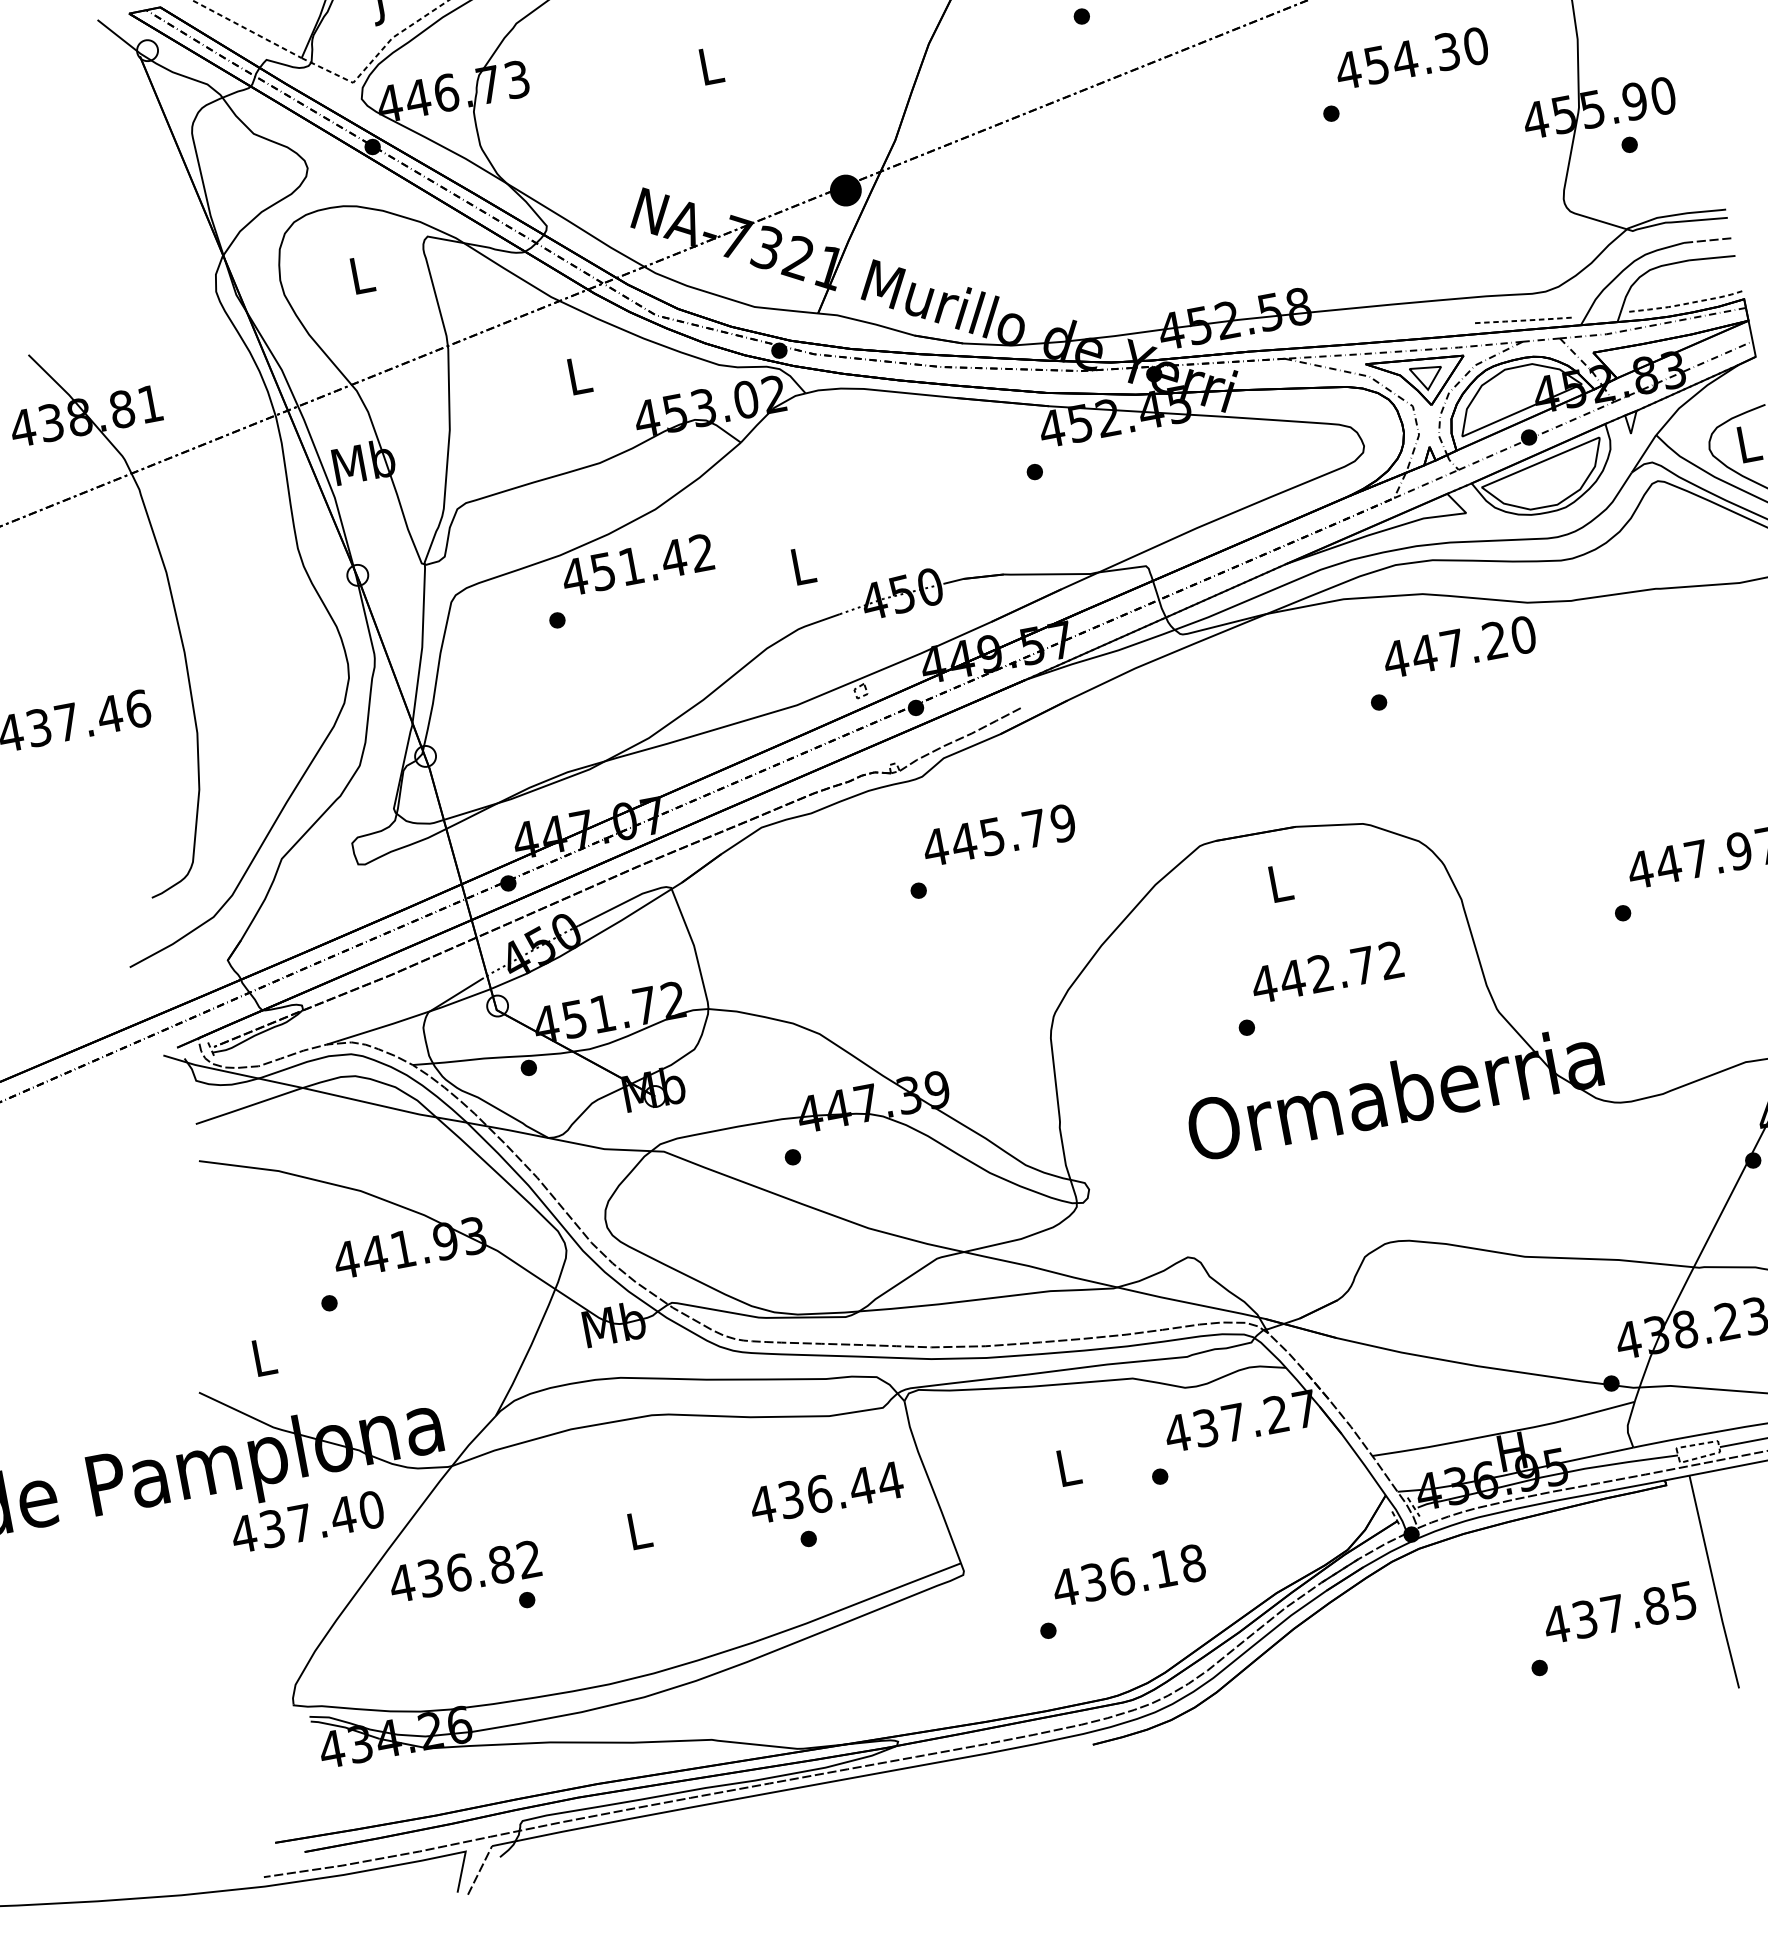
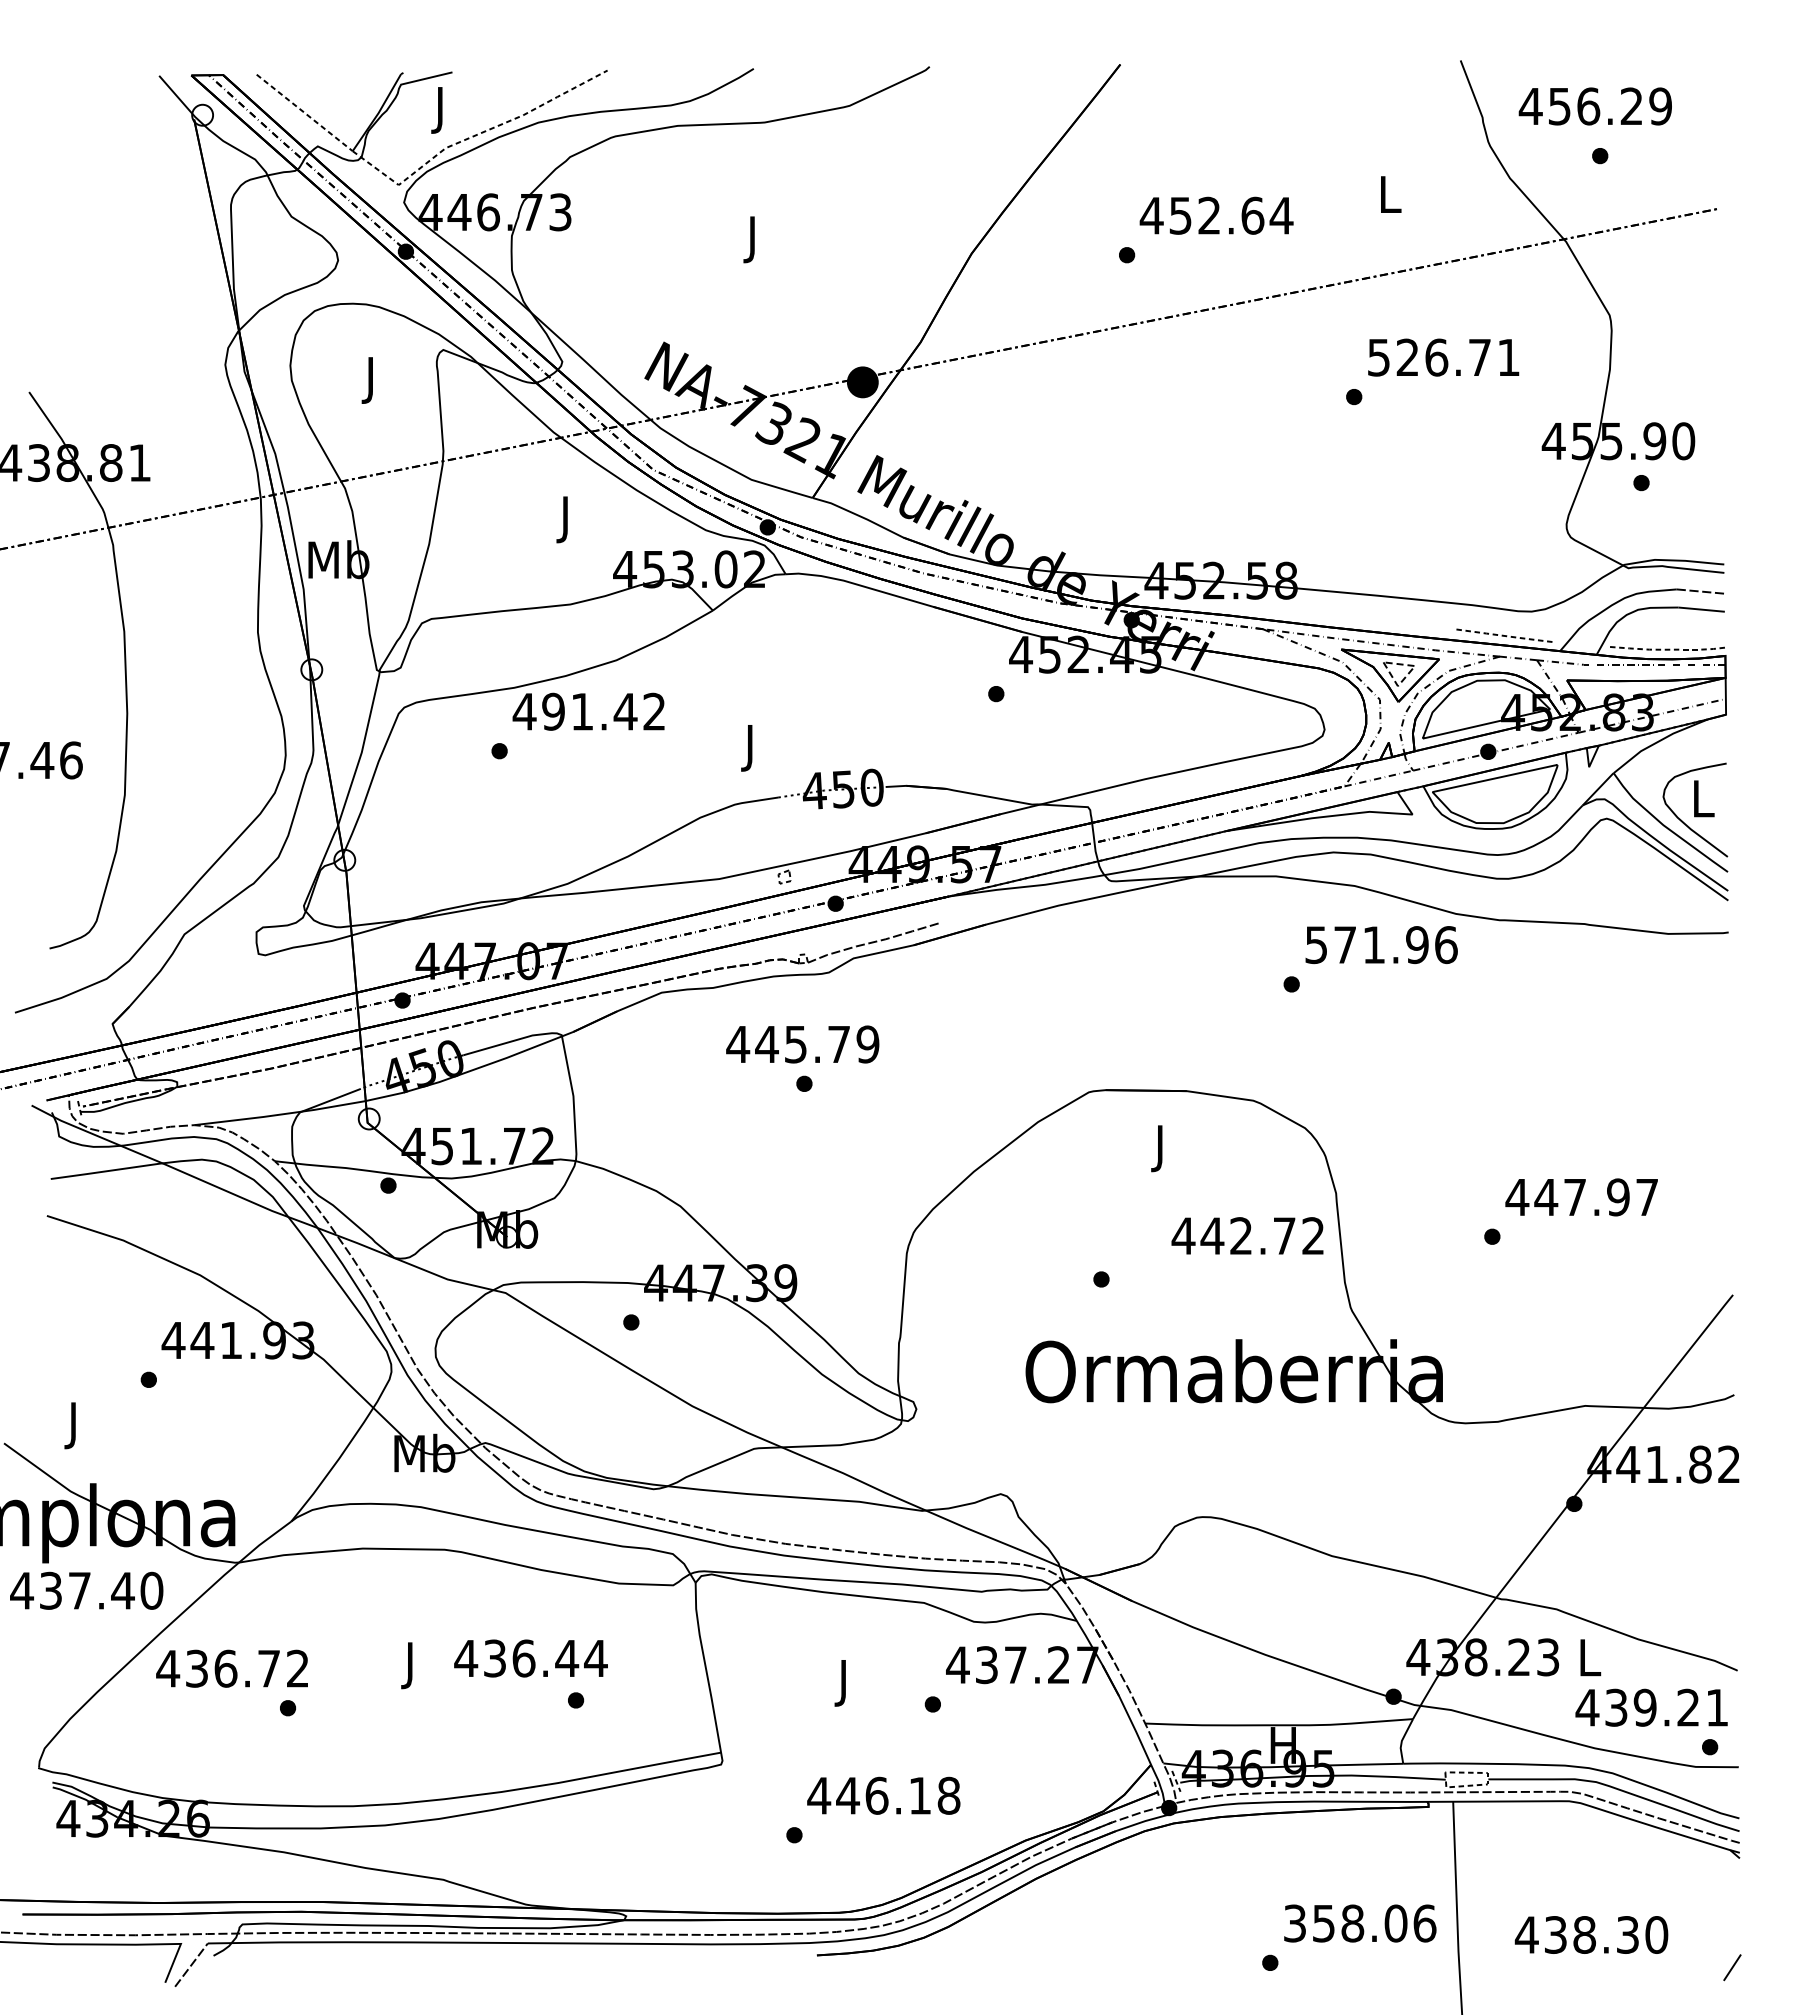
text: (1411, 58) -> (1443, 357), 454.30 -> 526.71
text: (711, 70) -> (753, 239), L -> J
text: (363, 279) -> (372, 380), L -> J
line: (1436, 376) -> (1408, 674), solid -> dashed
text: (580, 380) -> (566, 519), L -> J
text: (603, 571) -> (553, 711), 451.42 -> 491.42
text: (804, 571) -> (751, 748), L -> J
text: (1459, 647) -> (1380, 945), 447.20 -> 571.96
text: (998, 835) -> (802, 1044), moved
text: (1281, 887) -> (1161, 1148), L -> J
text: (1326, 971) -> (1247, 1235), moved
text: (264, 1361) -> (74, 1425), L -> J
text: (1069, 1472) -> (844, 1683), L -> J
text: (826, 1493) -> (530, 1658), moved
text: (640, 1535) -> (411, 1665), L -> J
text: (501, 1564) -> (269, 1668), 436.82 -> 436.72
text: (1093, 1581) -> (847, 1795), 436.18 -> 446.18
text: (1620, 1612) -> (1359, 1923), 437.85 -> 358.06

